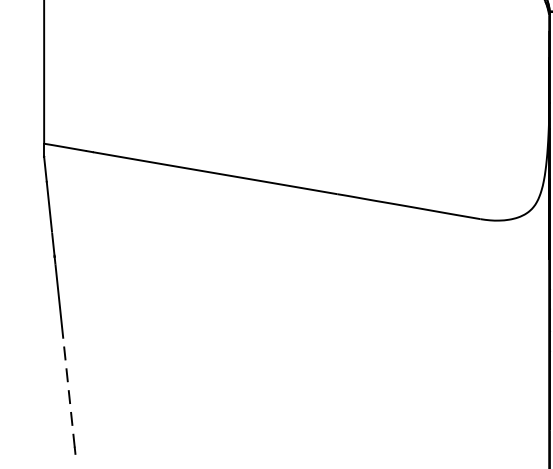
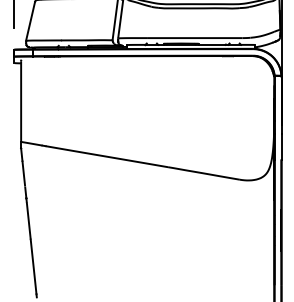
line: (68, 392) -> (33, 266), dashed -> solid

